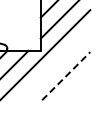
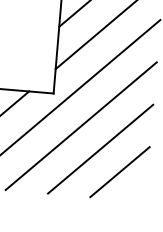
line: (55, 65) -> (80, 125), added
line: (66, 76) -> (101, 149), dashed -> solid
line: (76, 86) -> (119, 171), added

